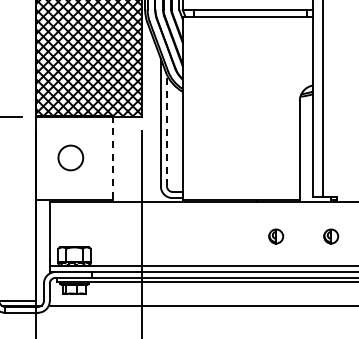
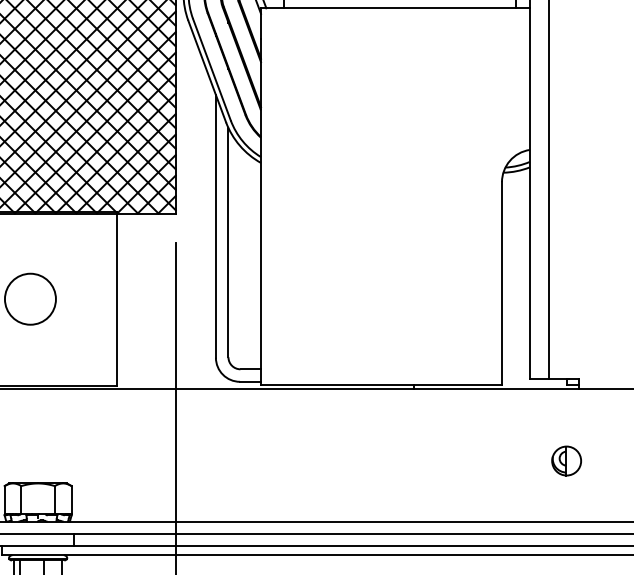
line: (166, 130) -> (227, 242), dashed -> solid
line: (113, 158) -> (118, 300), dashed -> solid
part: (276, 236) -> (454, 460), removed

